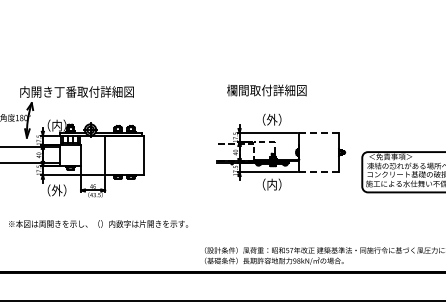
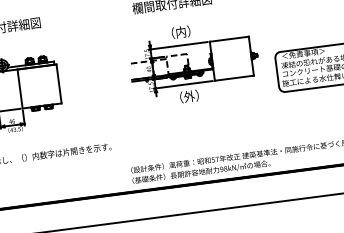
text: (271, 119) -> (180, 32), （外） -> （内）
line: (319, 132) -> (229, 38), dashed -> solid
line: (319, 172) -> (234, 78), dashed -> solid
text: (271, 184) -> (188, 96), （内） -> （外）

